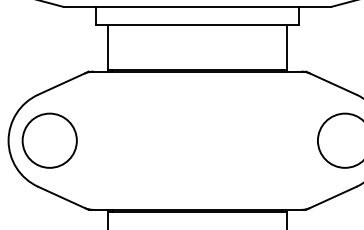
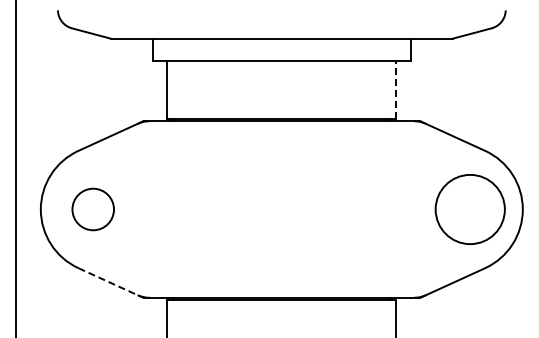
line: (287, 47) -> (396, 90), solid -> dashed
circle: (49, 140) -> (92, 209), size x0.6
line: (63, 198) -> (111, 283), solid -> dashed

